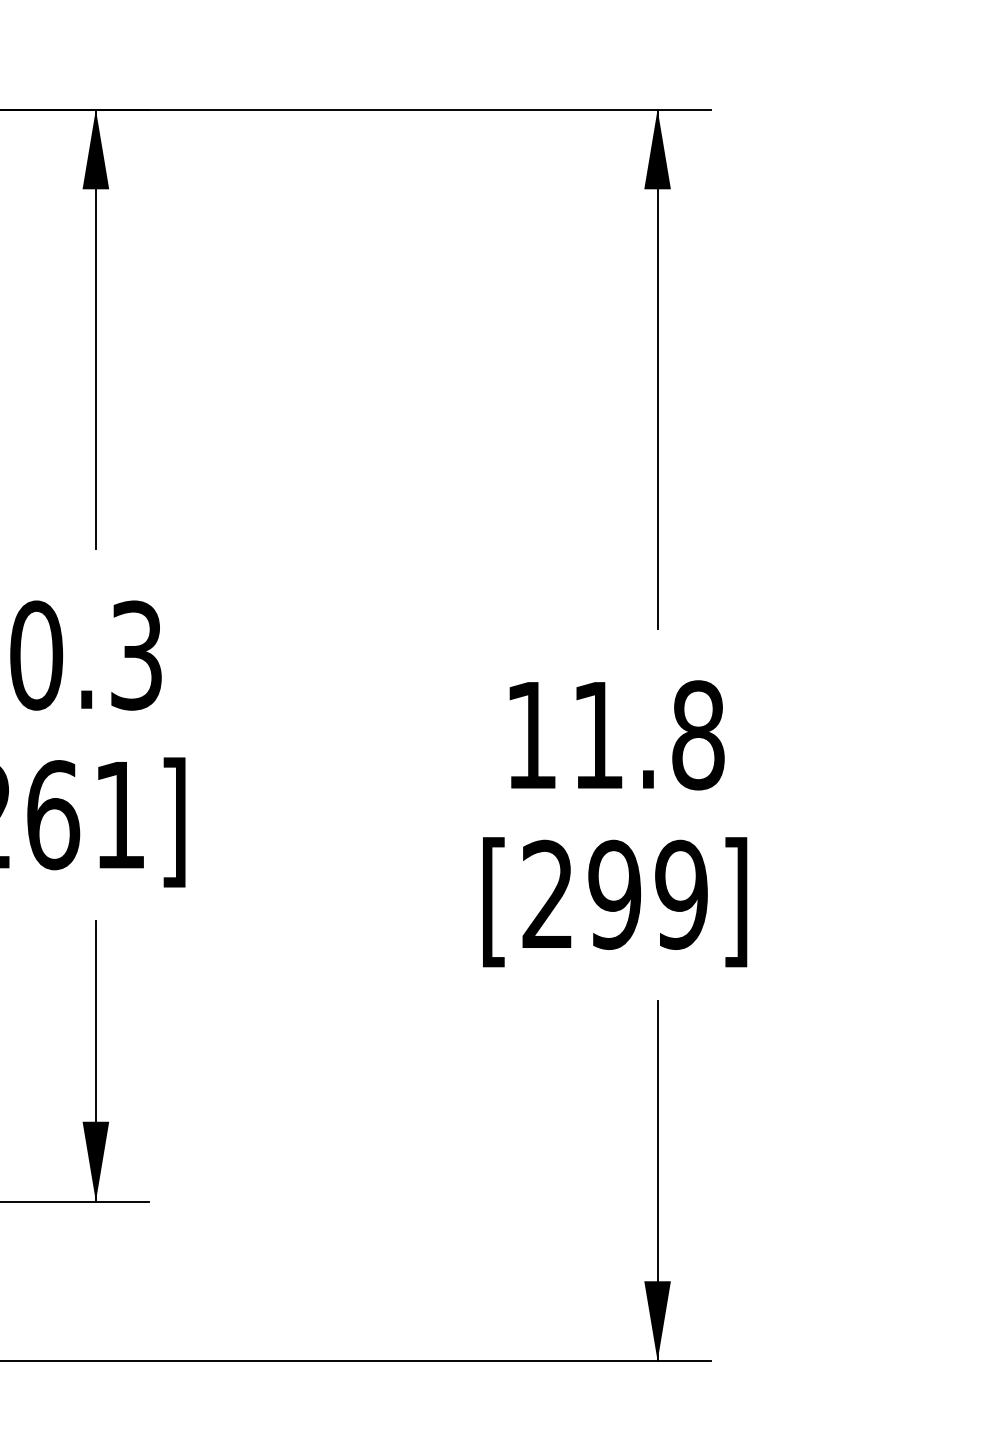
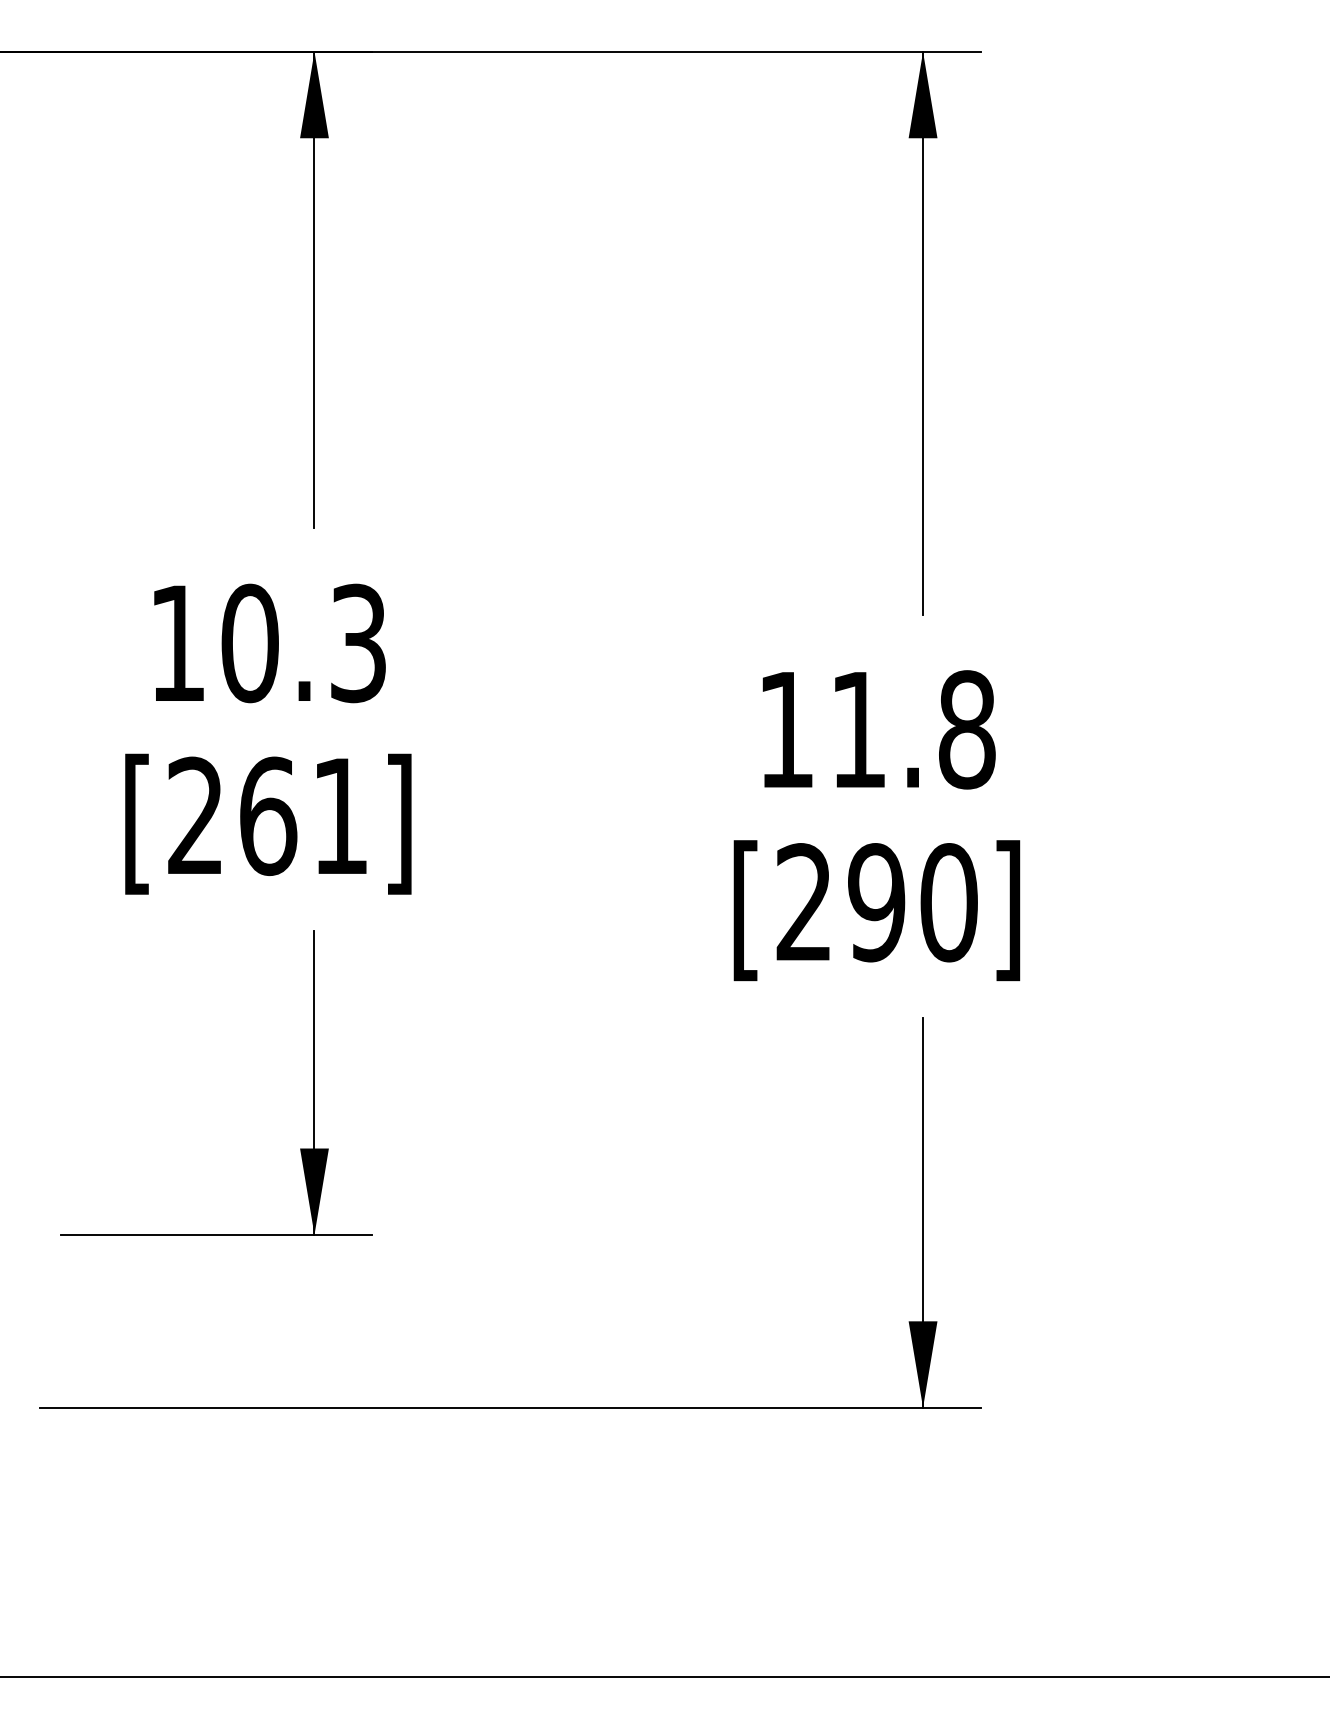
text: (681, 894) -> (948, 902), [299] -> [290]

